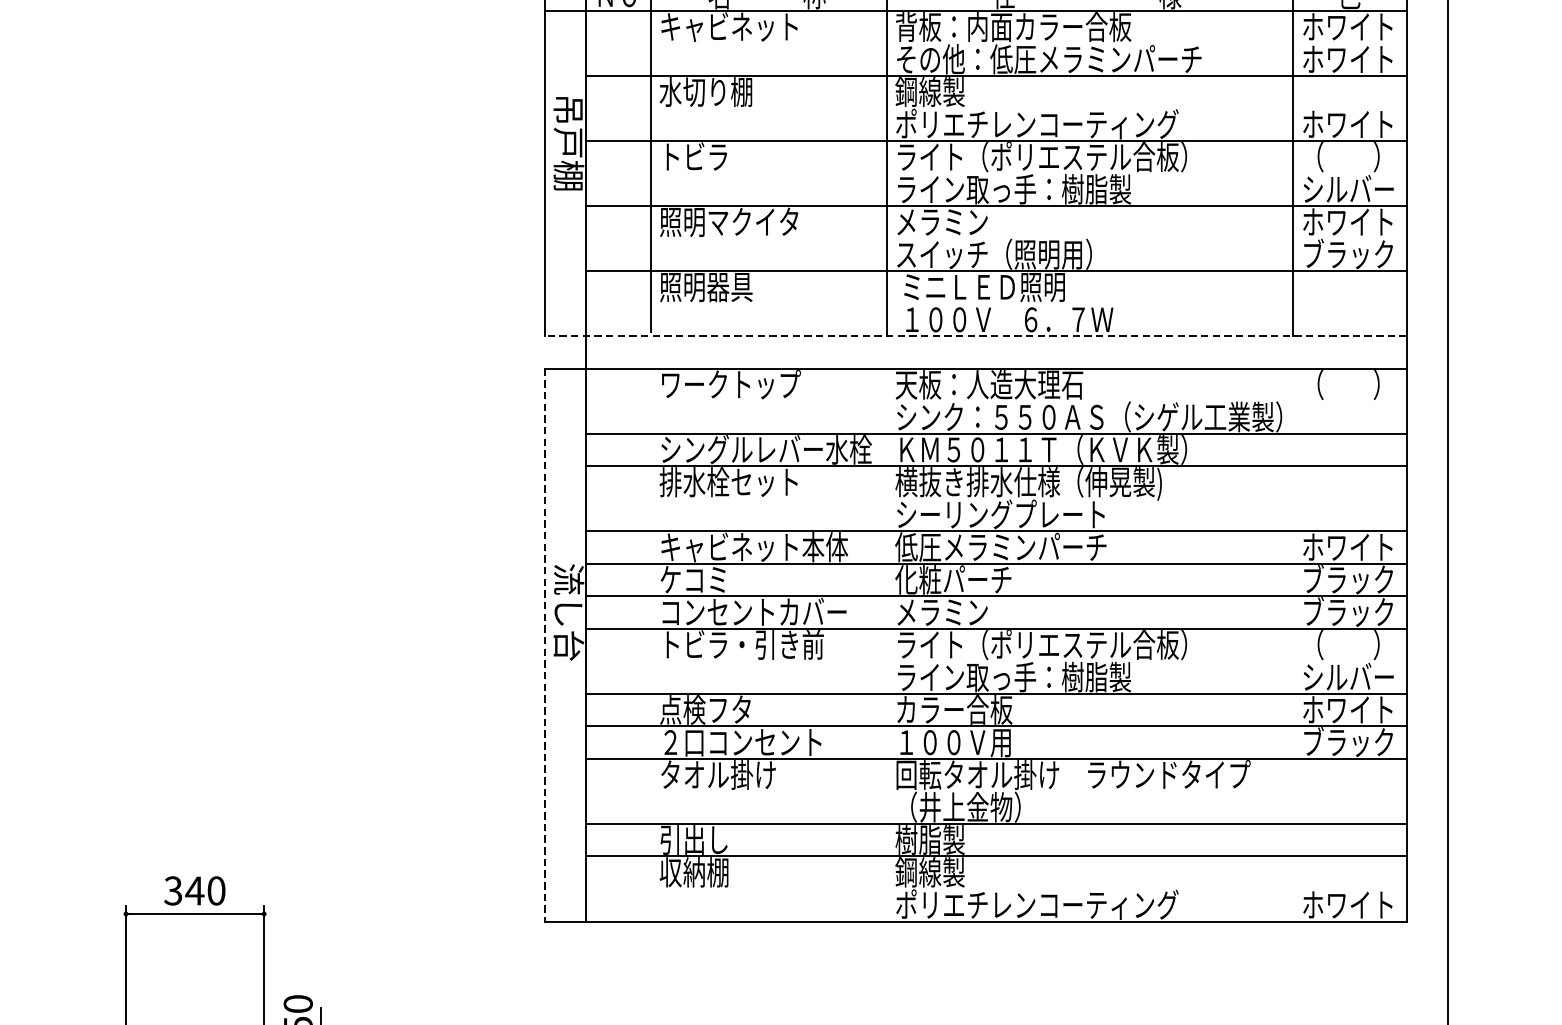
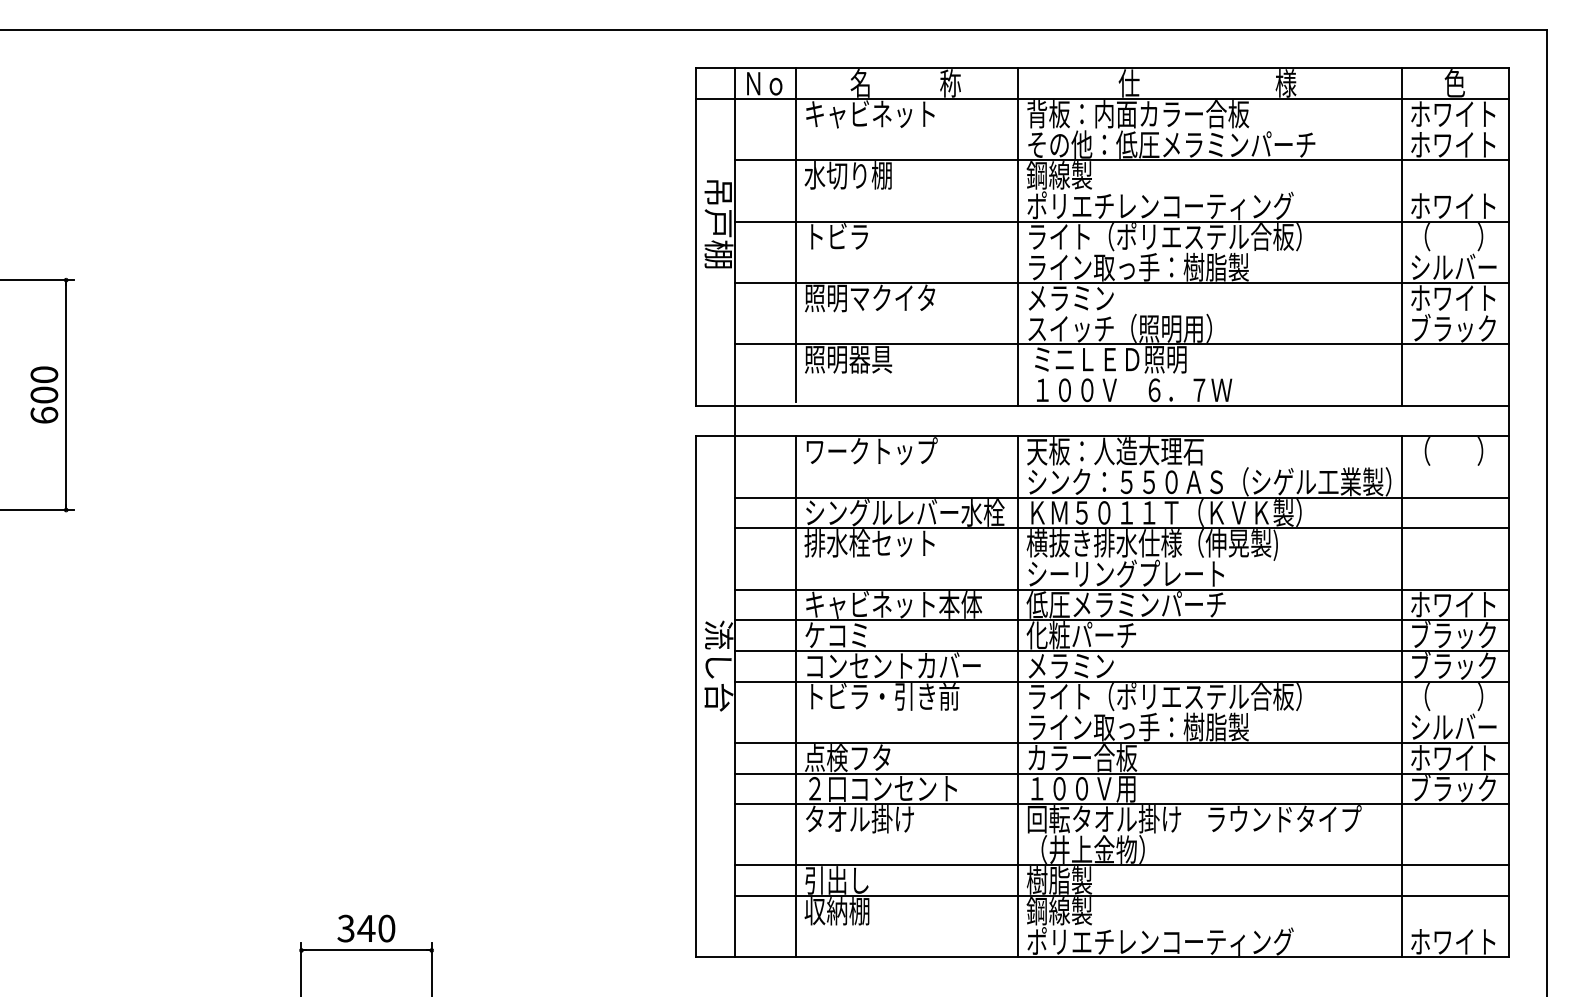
line: (975, 335) -> (1102, 405), dashed -> solid
line: (545, 644) -> (696, 696), dashed -> solid
line: (651, 644) -> (796, 696), added
line: (886, 644) -> (1018, 696), added
line: (1292, 644) -> (1401, 696), added

